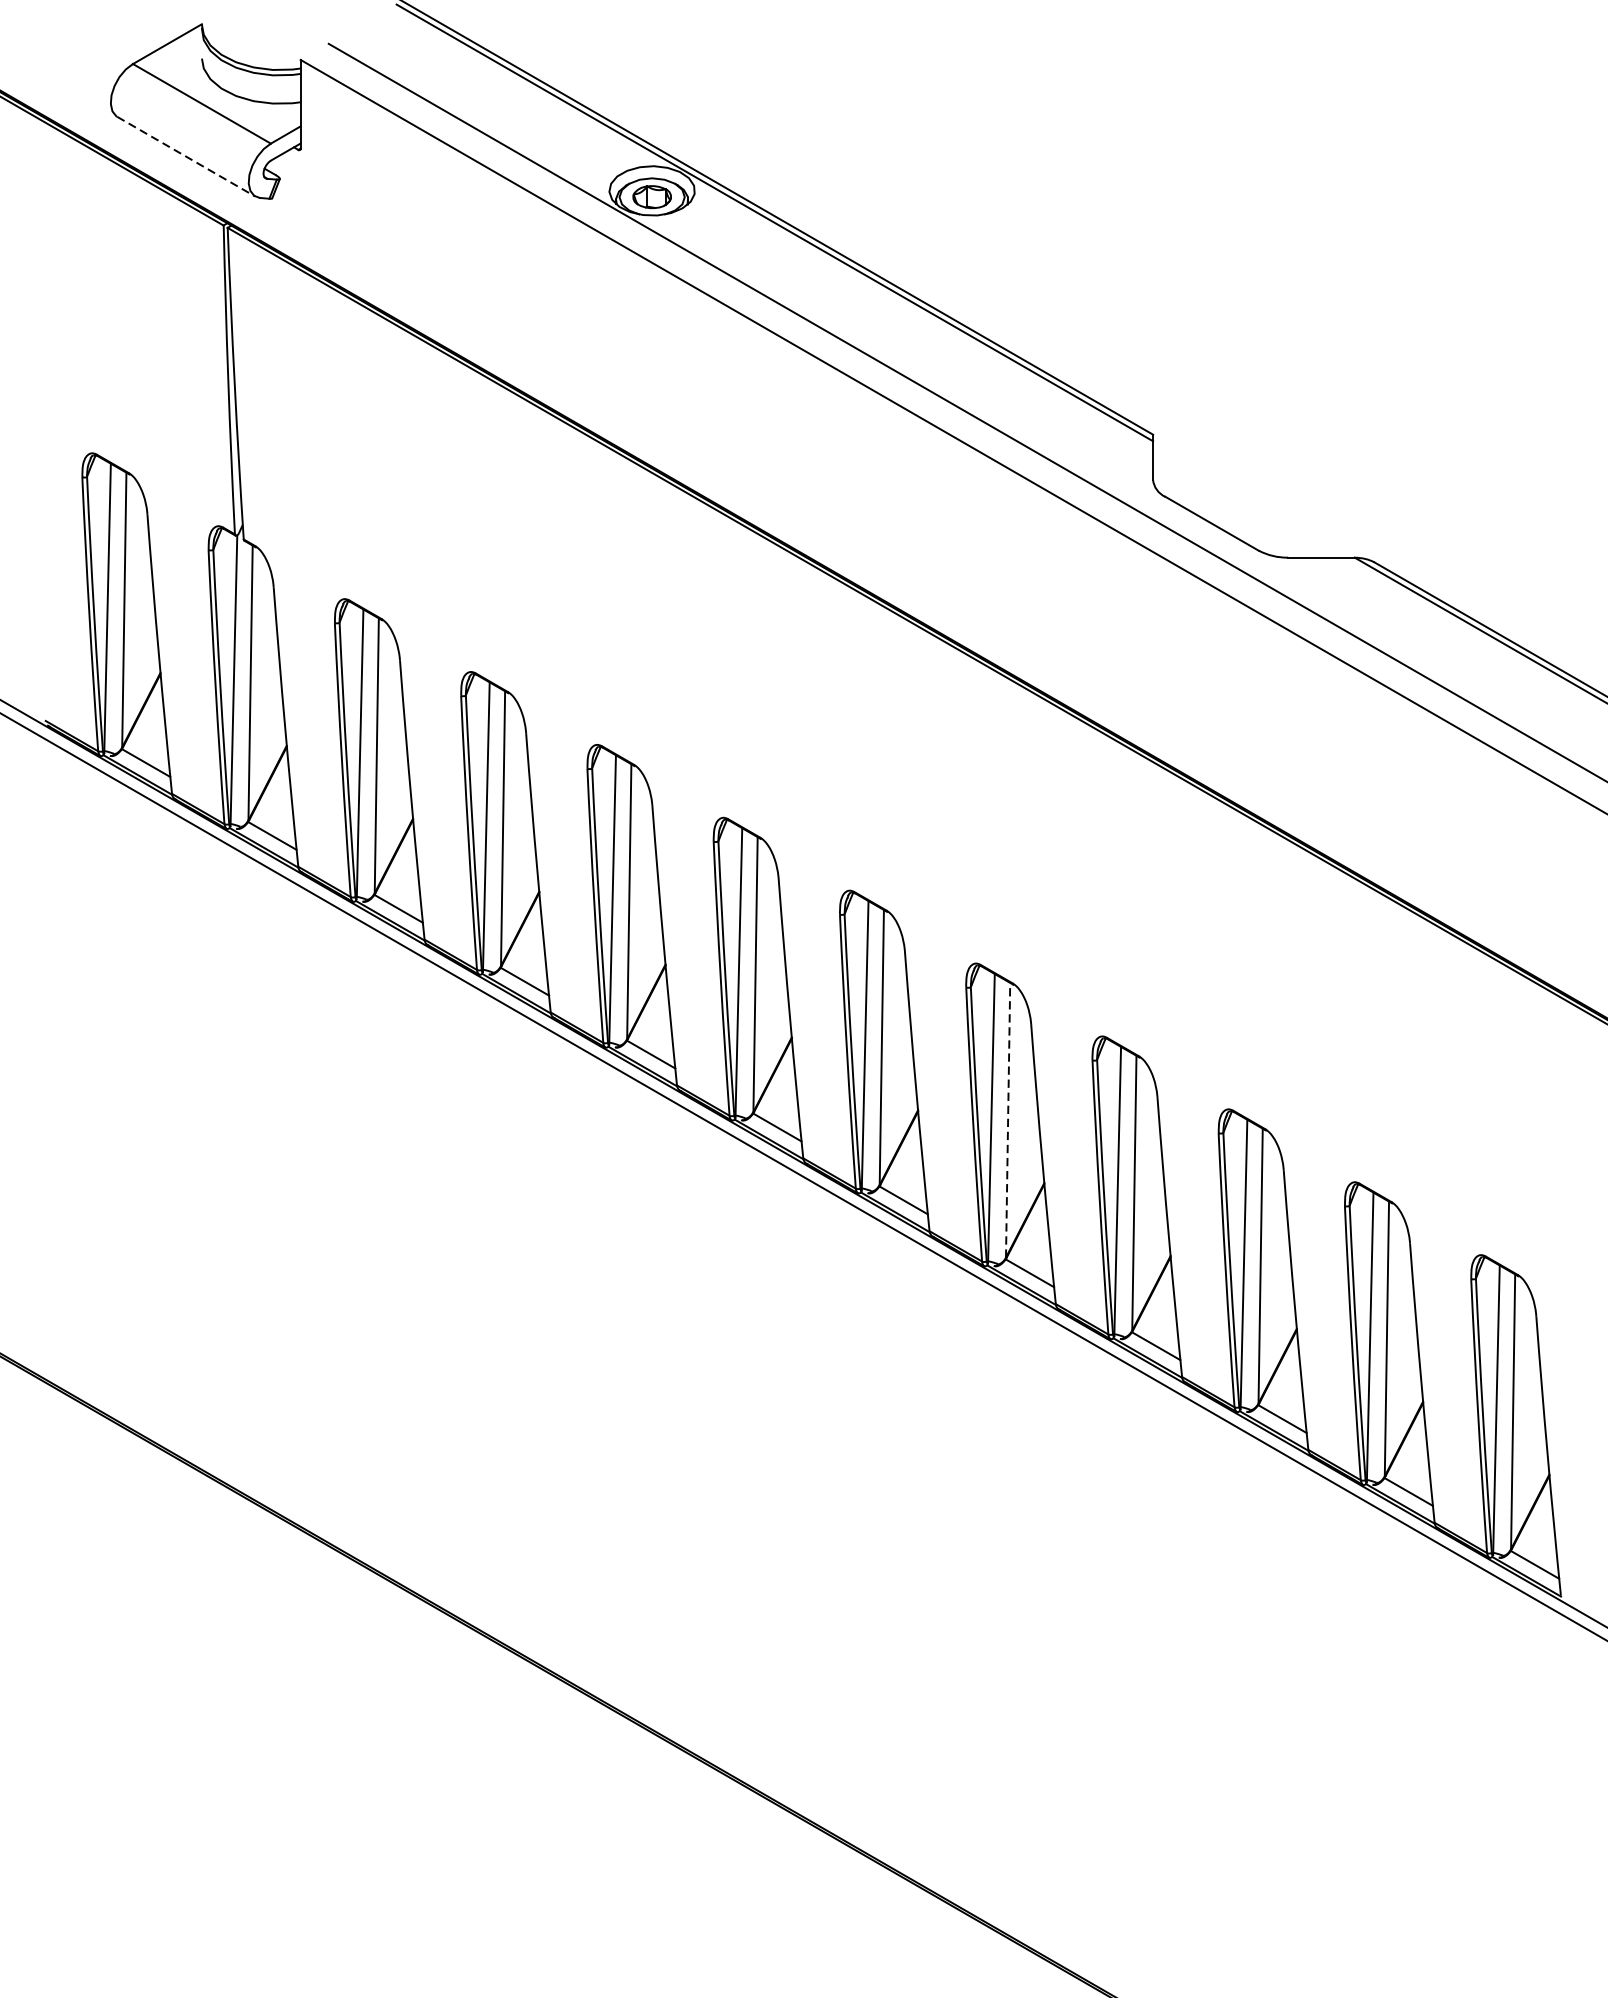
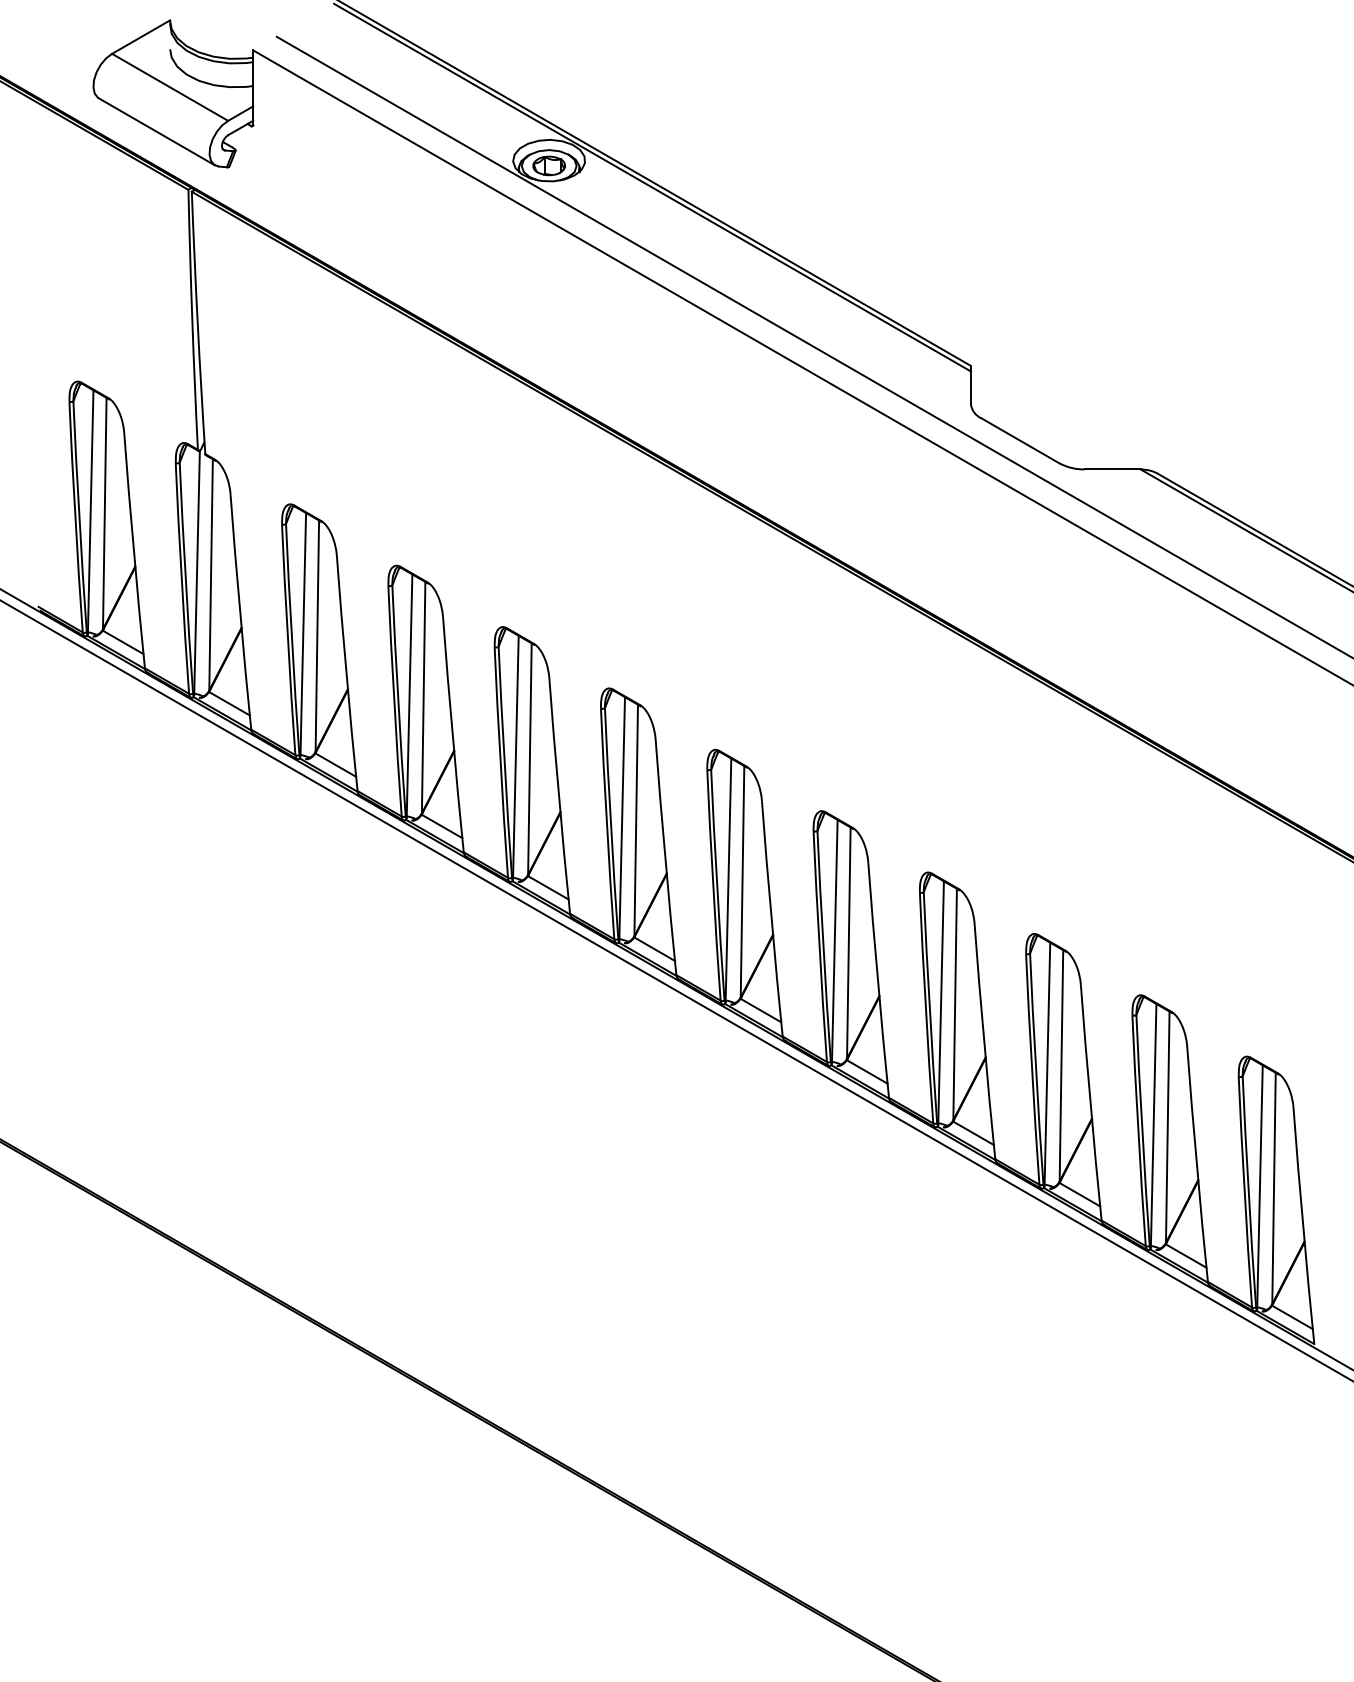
line: (186, 157) -> (157, 132), dashed -> solid
line: (1007, 1120) -> (848, 943), dashed -> solid

